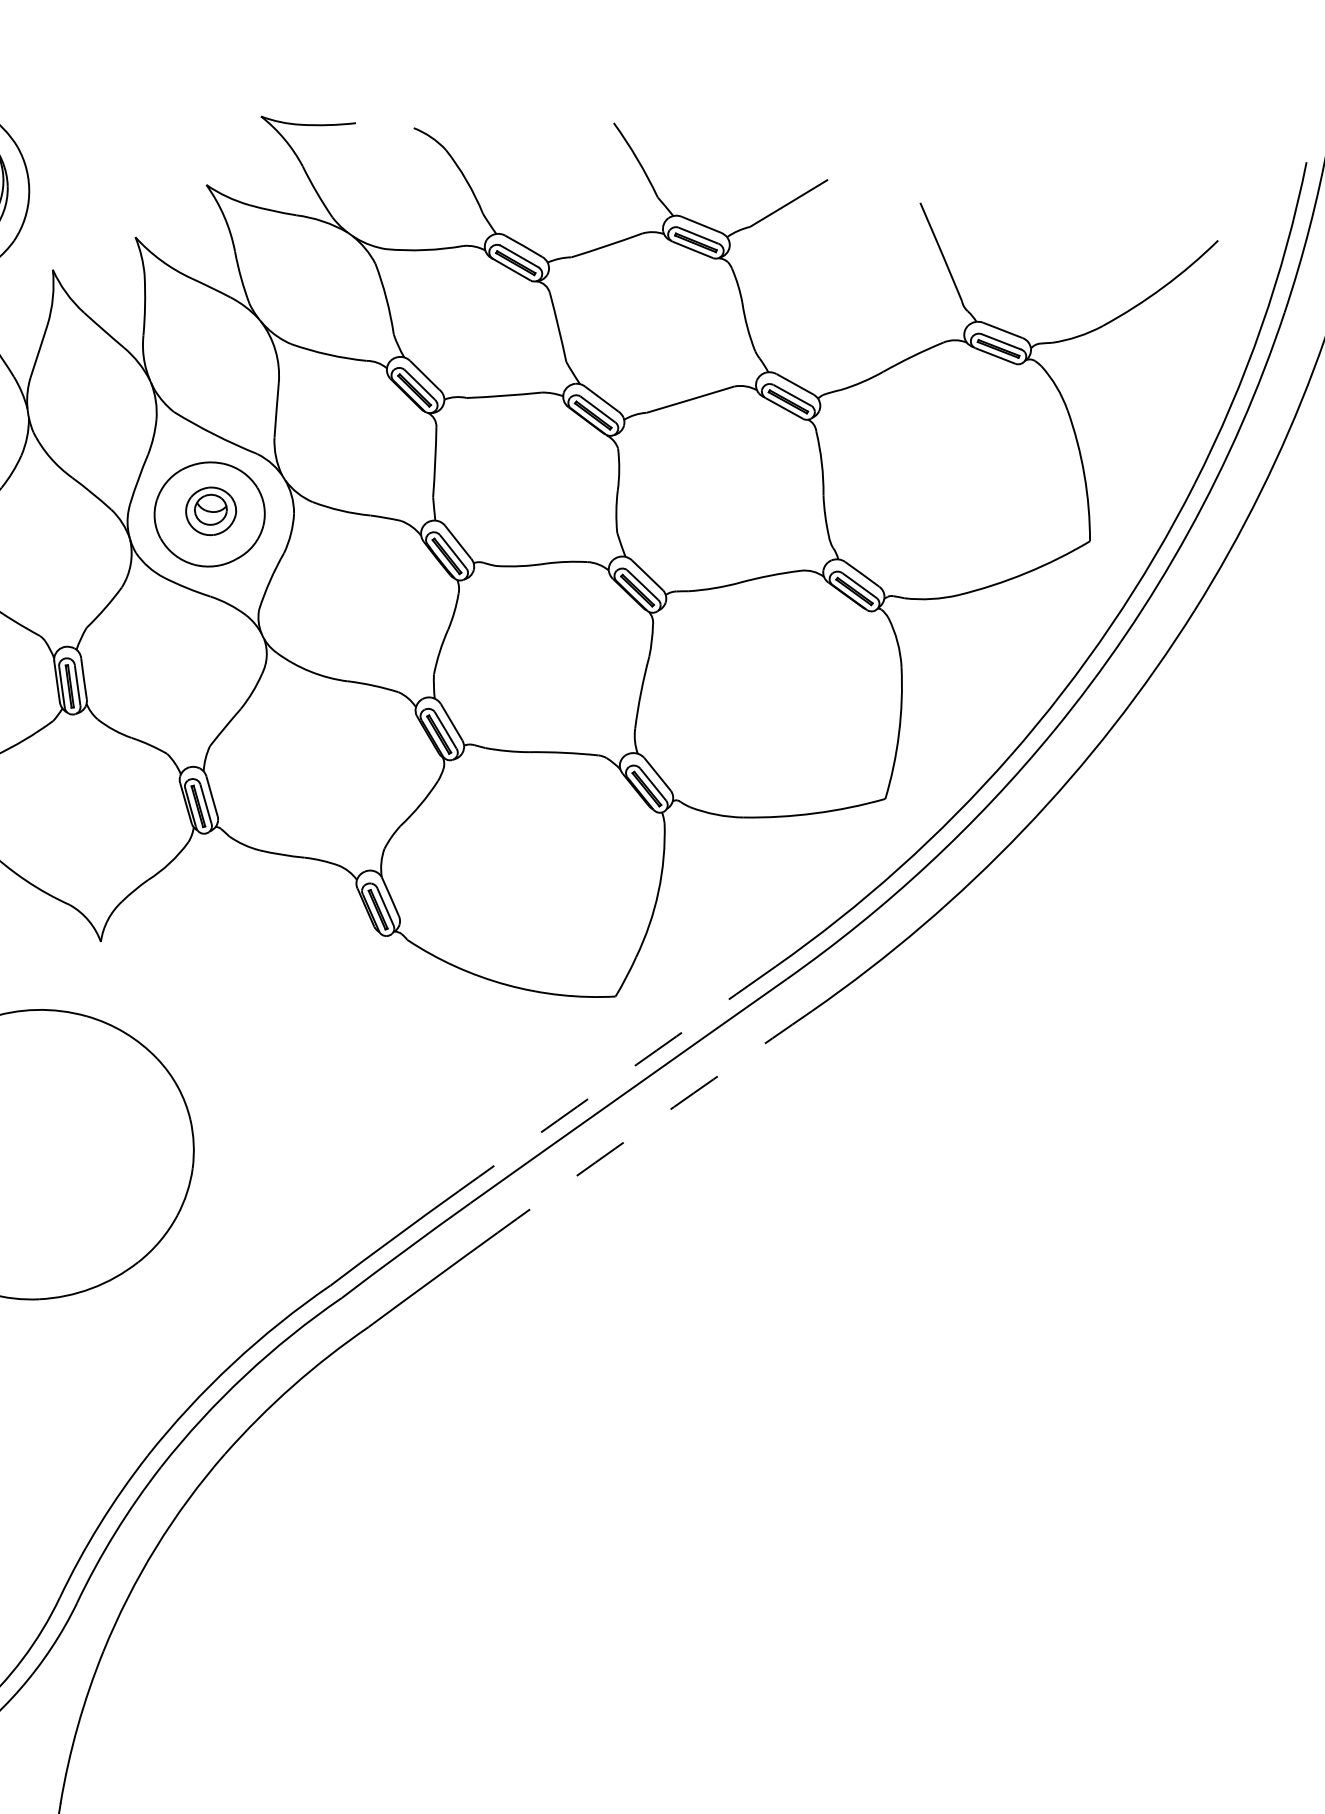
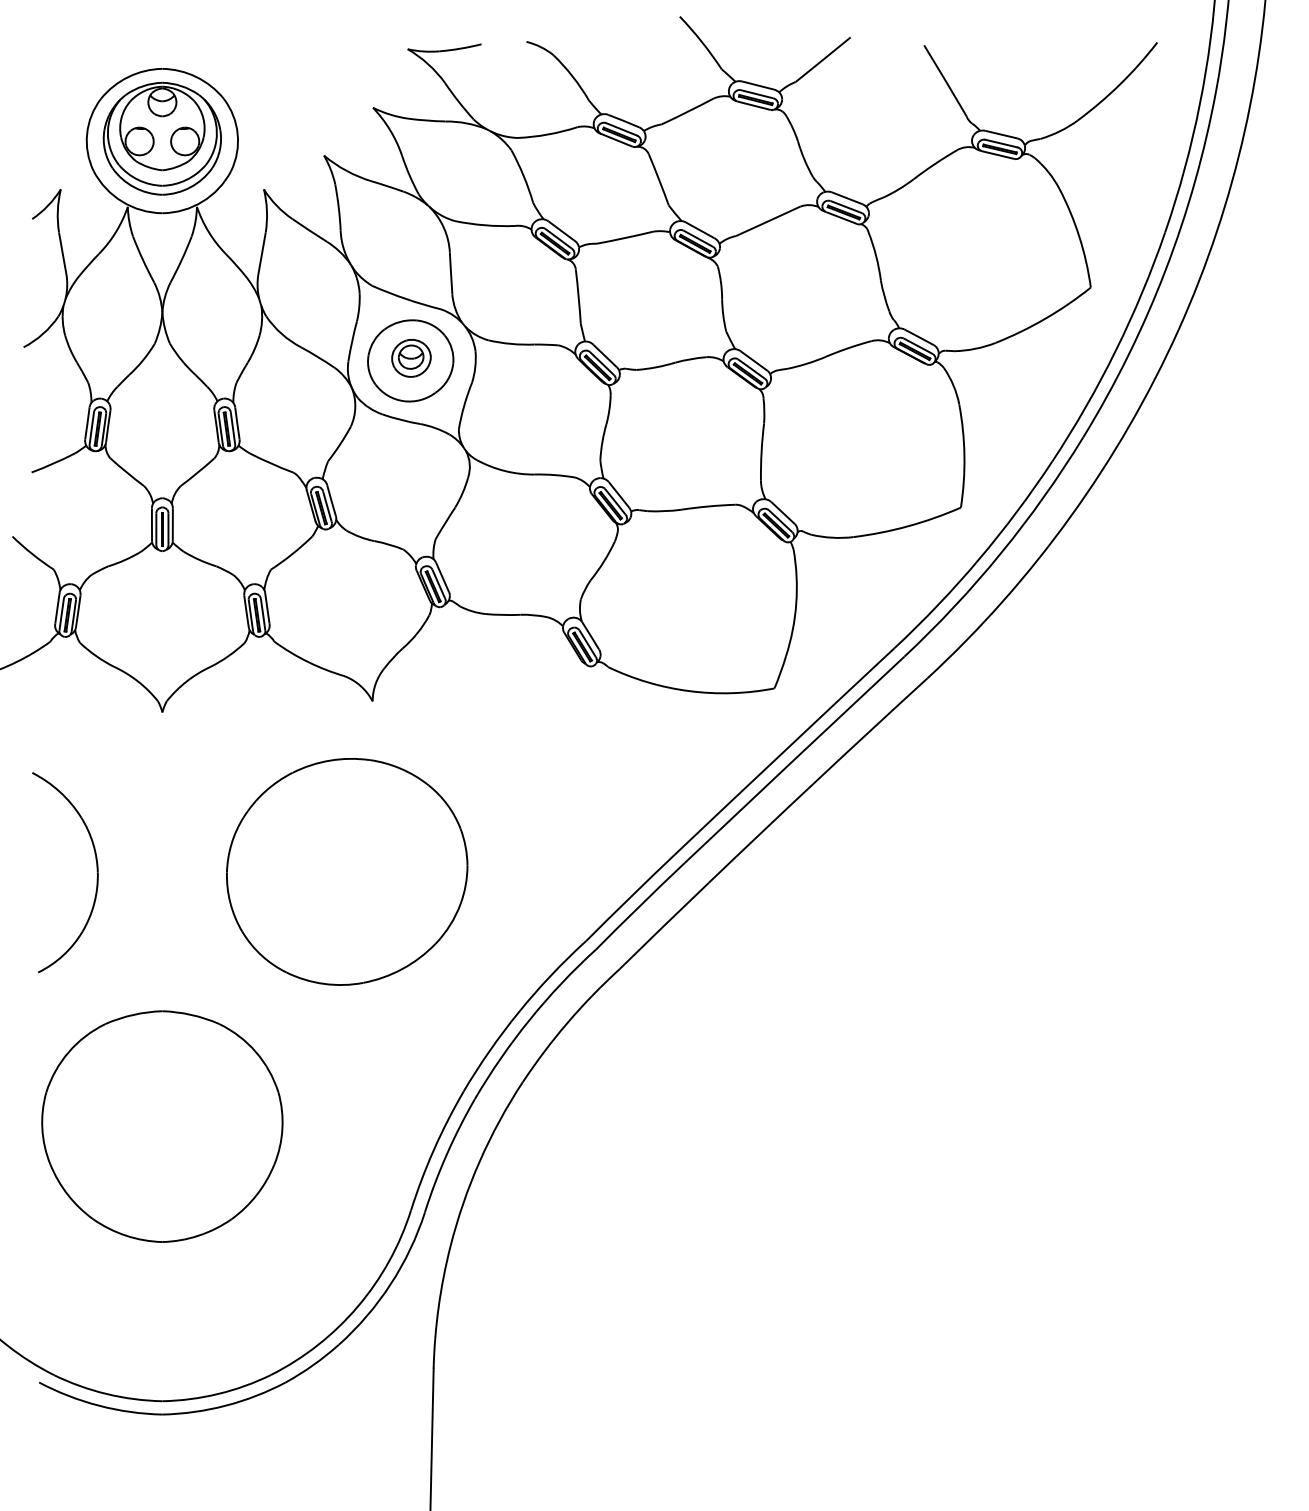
arc: (617, 1078) -> (784, 751), dashed -> solid
arc: (654, 1120) -> (817, 779), dashed -> solid

